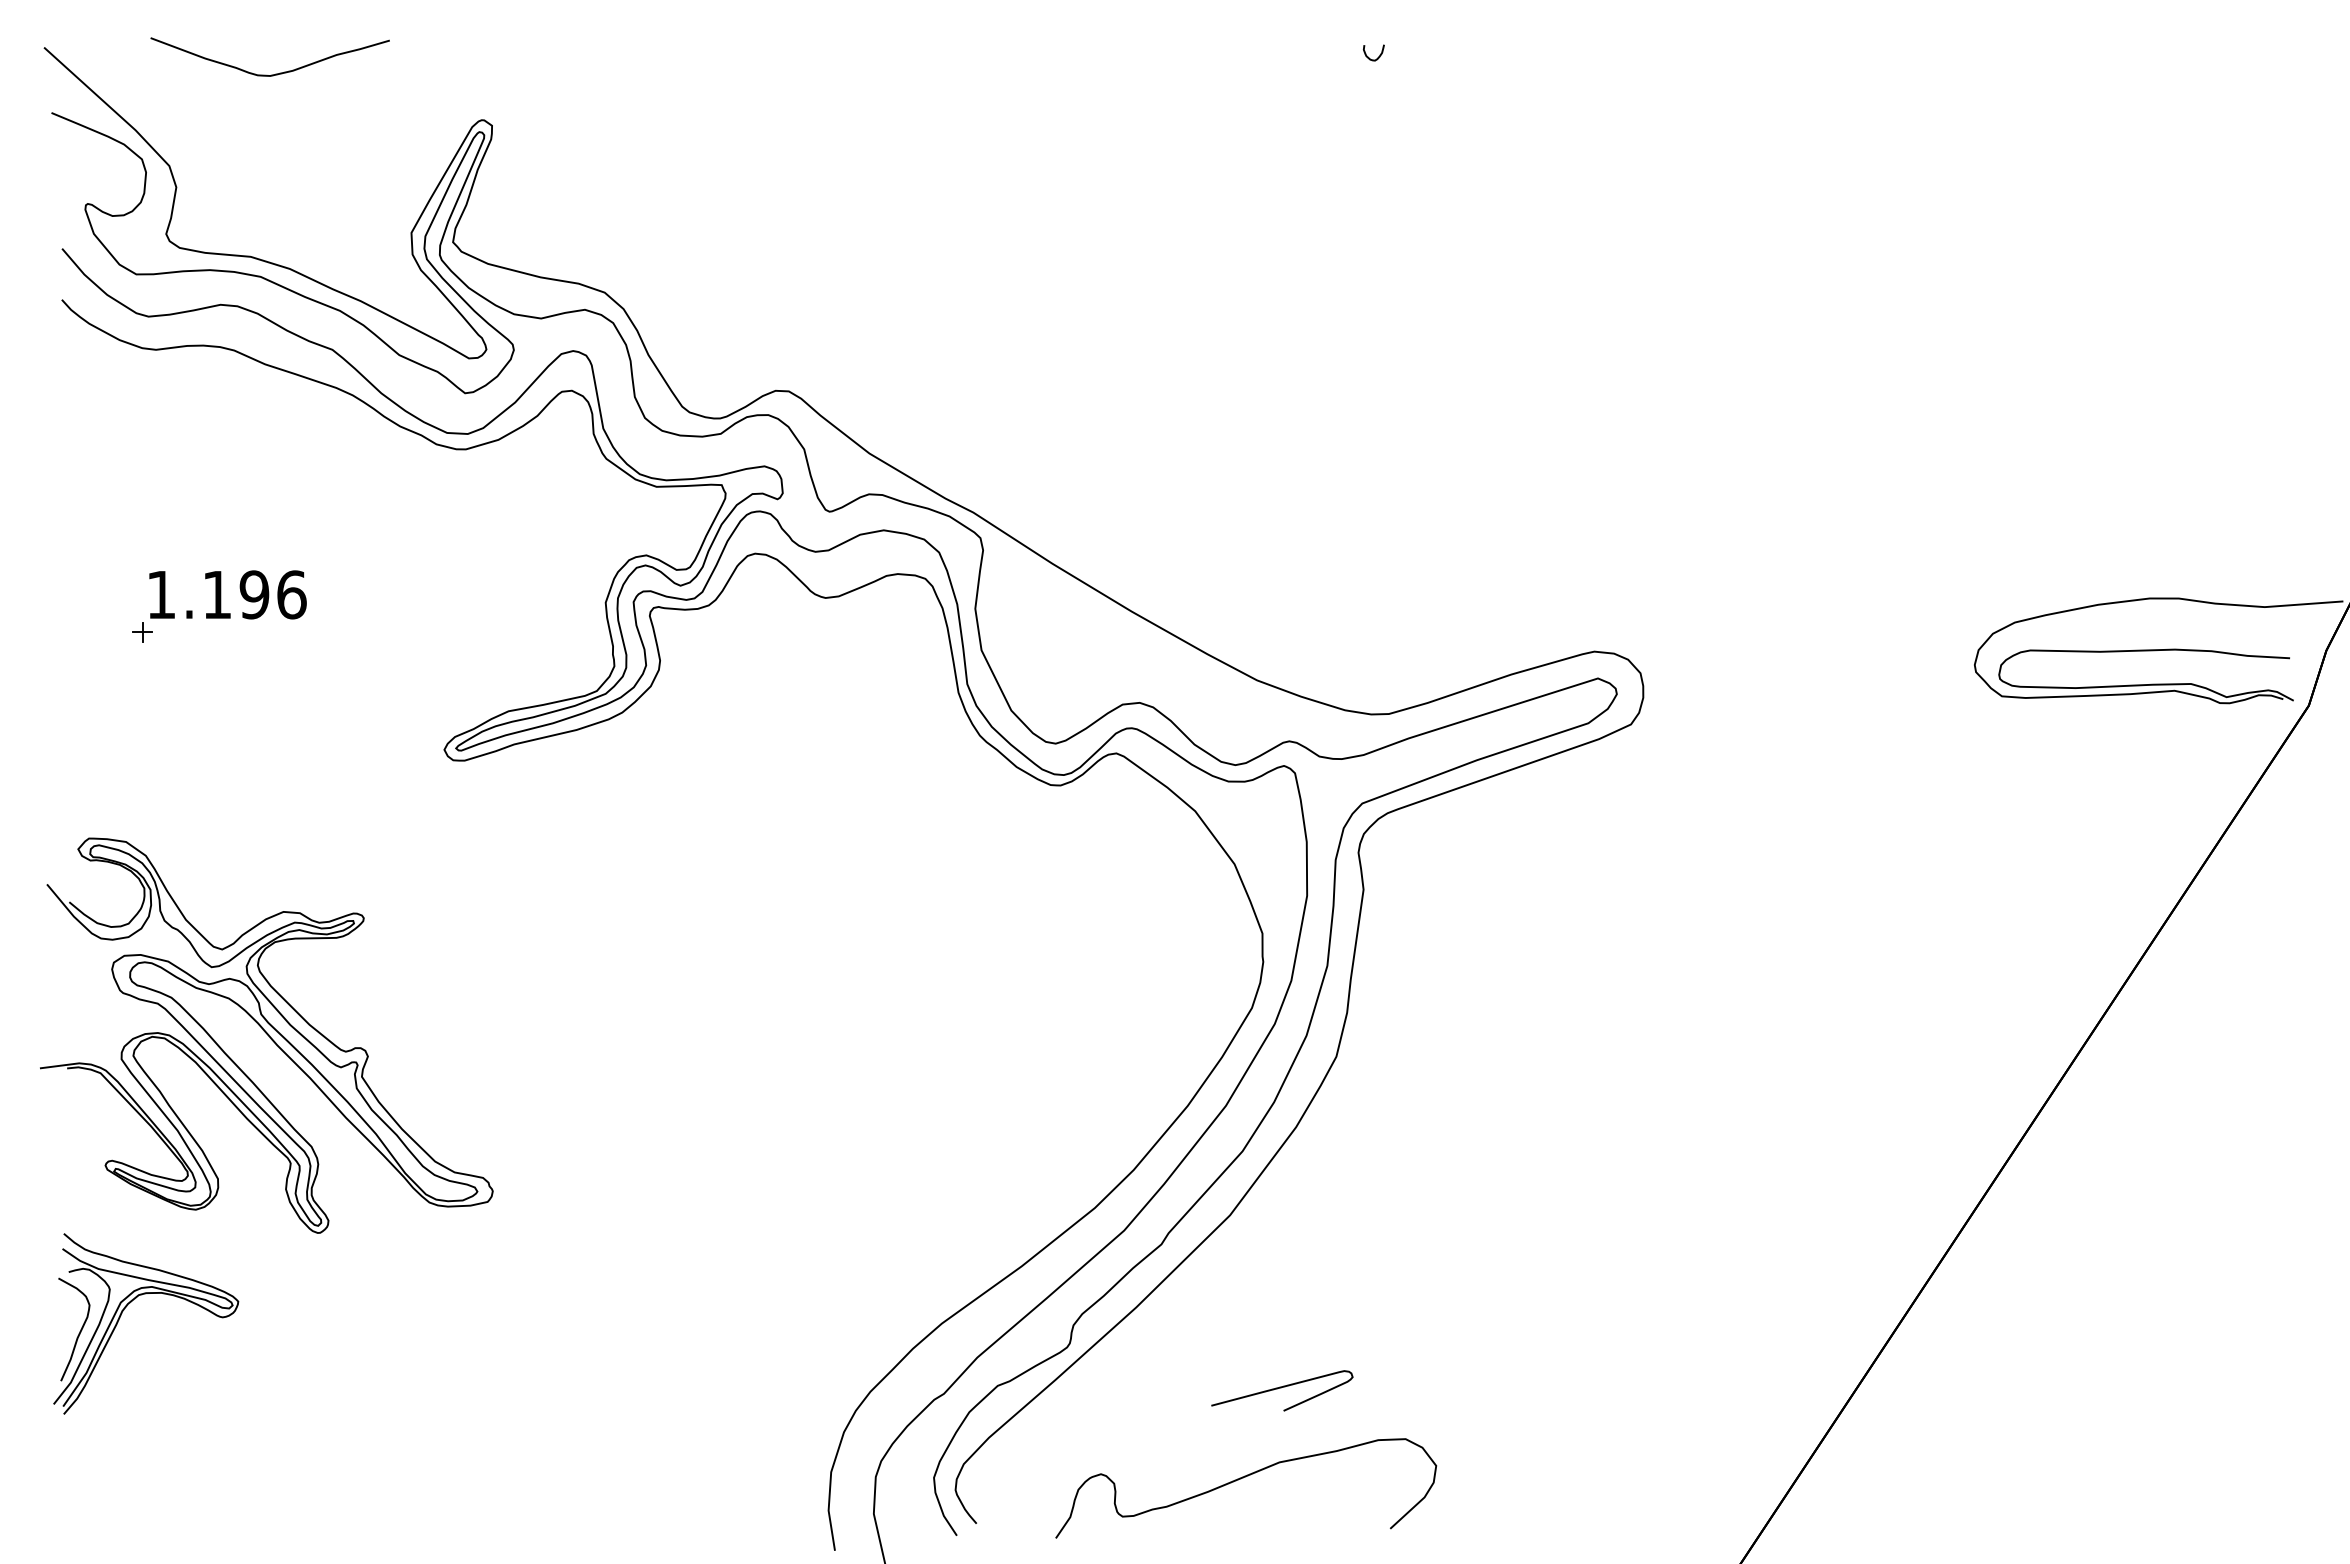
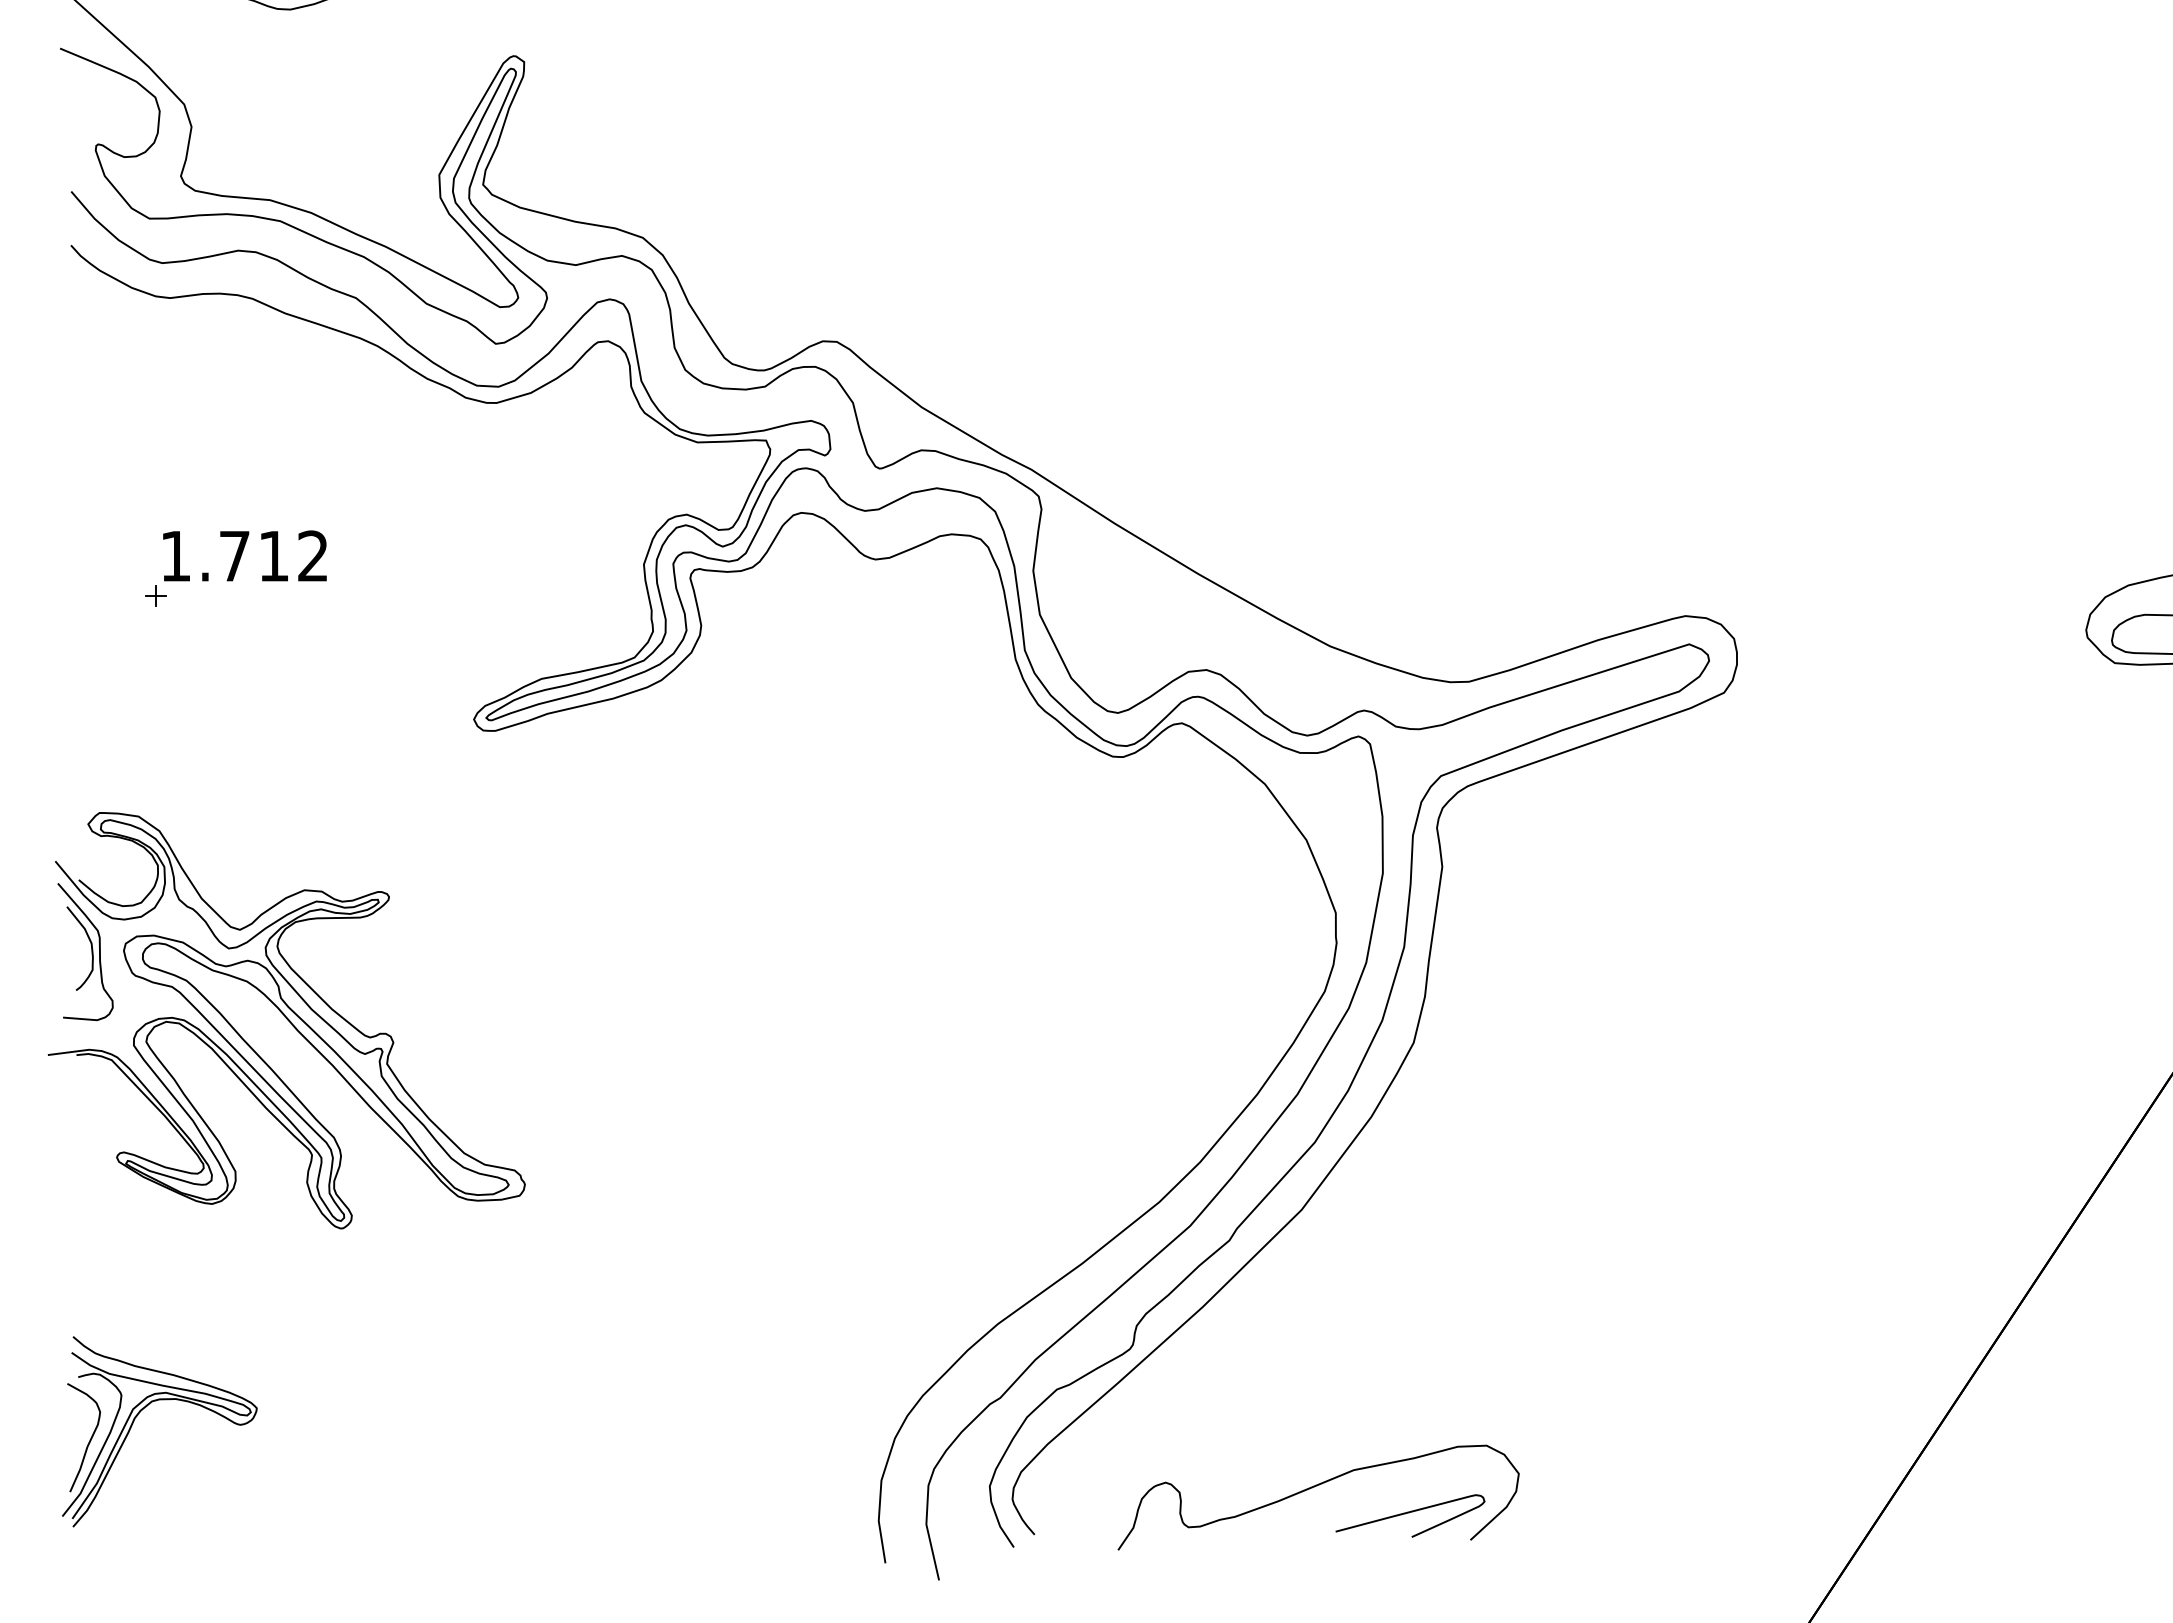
text: (254, 594) -> (273, 555), 1.196 -> 1.712
part: (75, 970) -> (85, 951), added
part: (127, 1306) -> (140, 1413), moved
curve: (1281, 1388) -> (1409, 1513), moved

